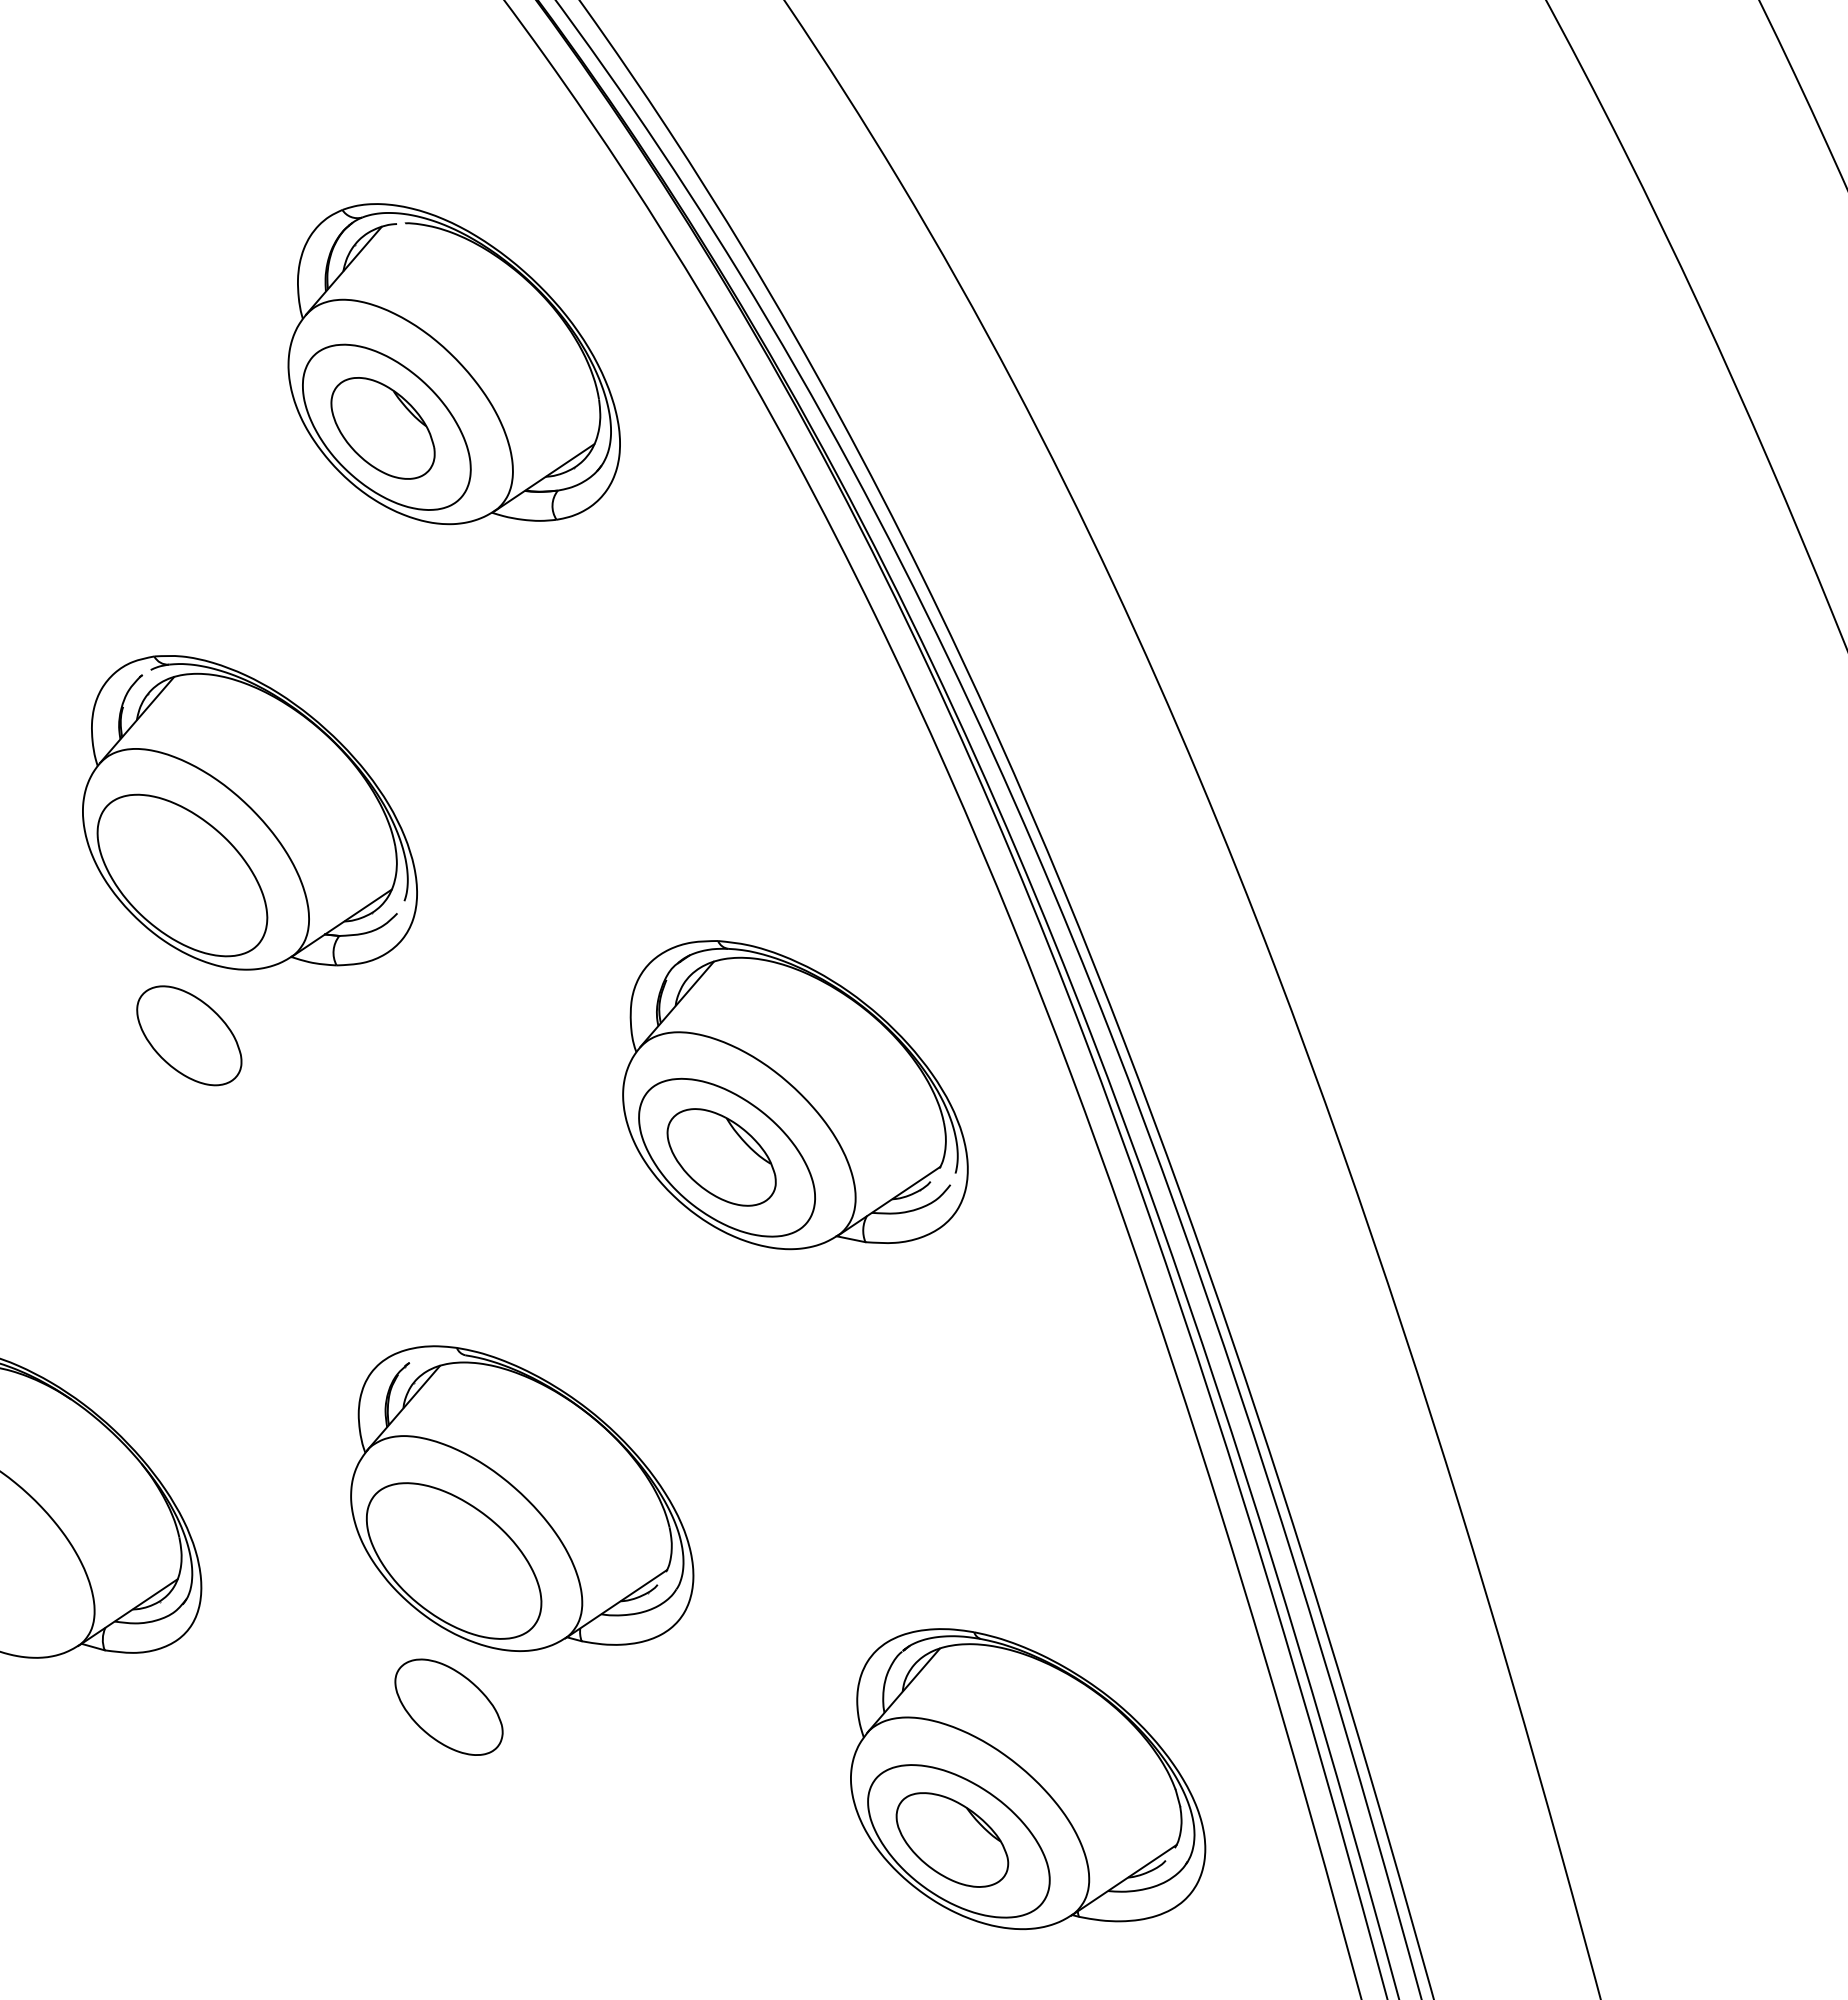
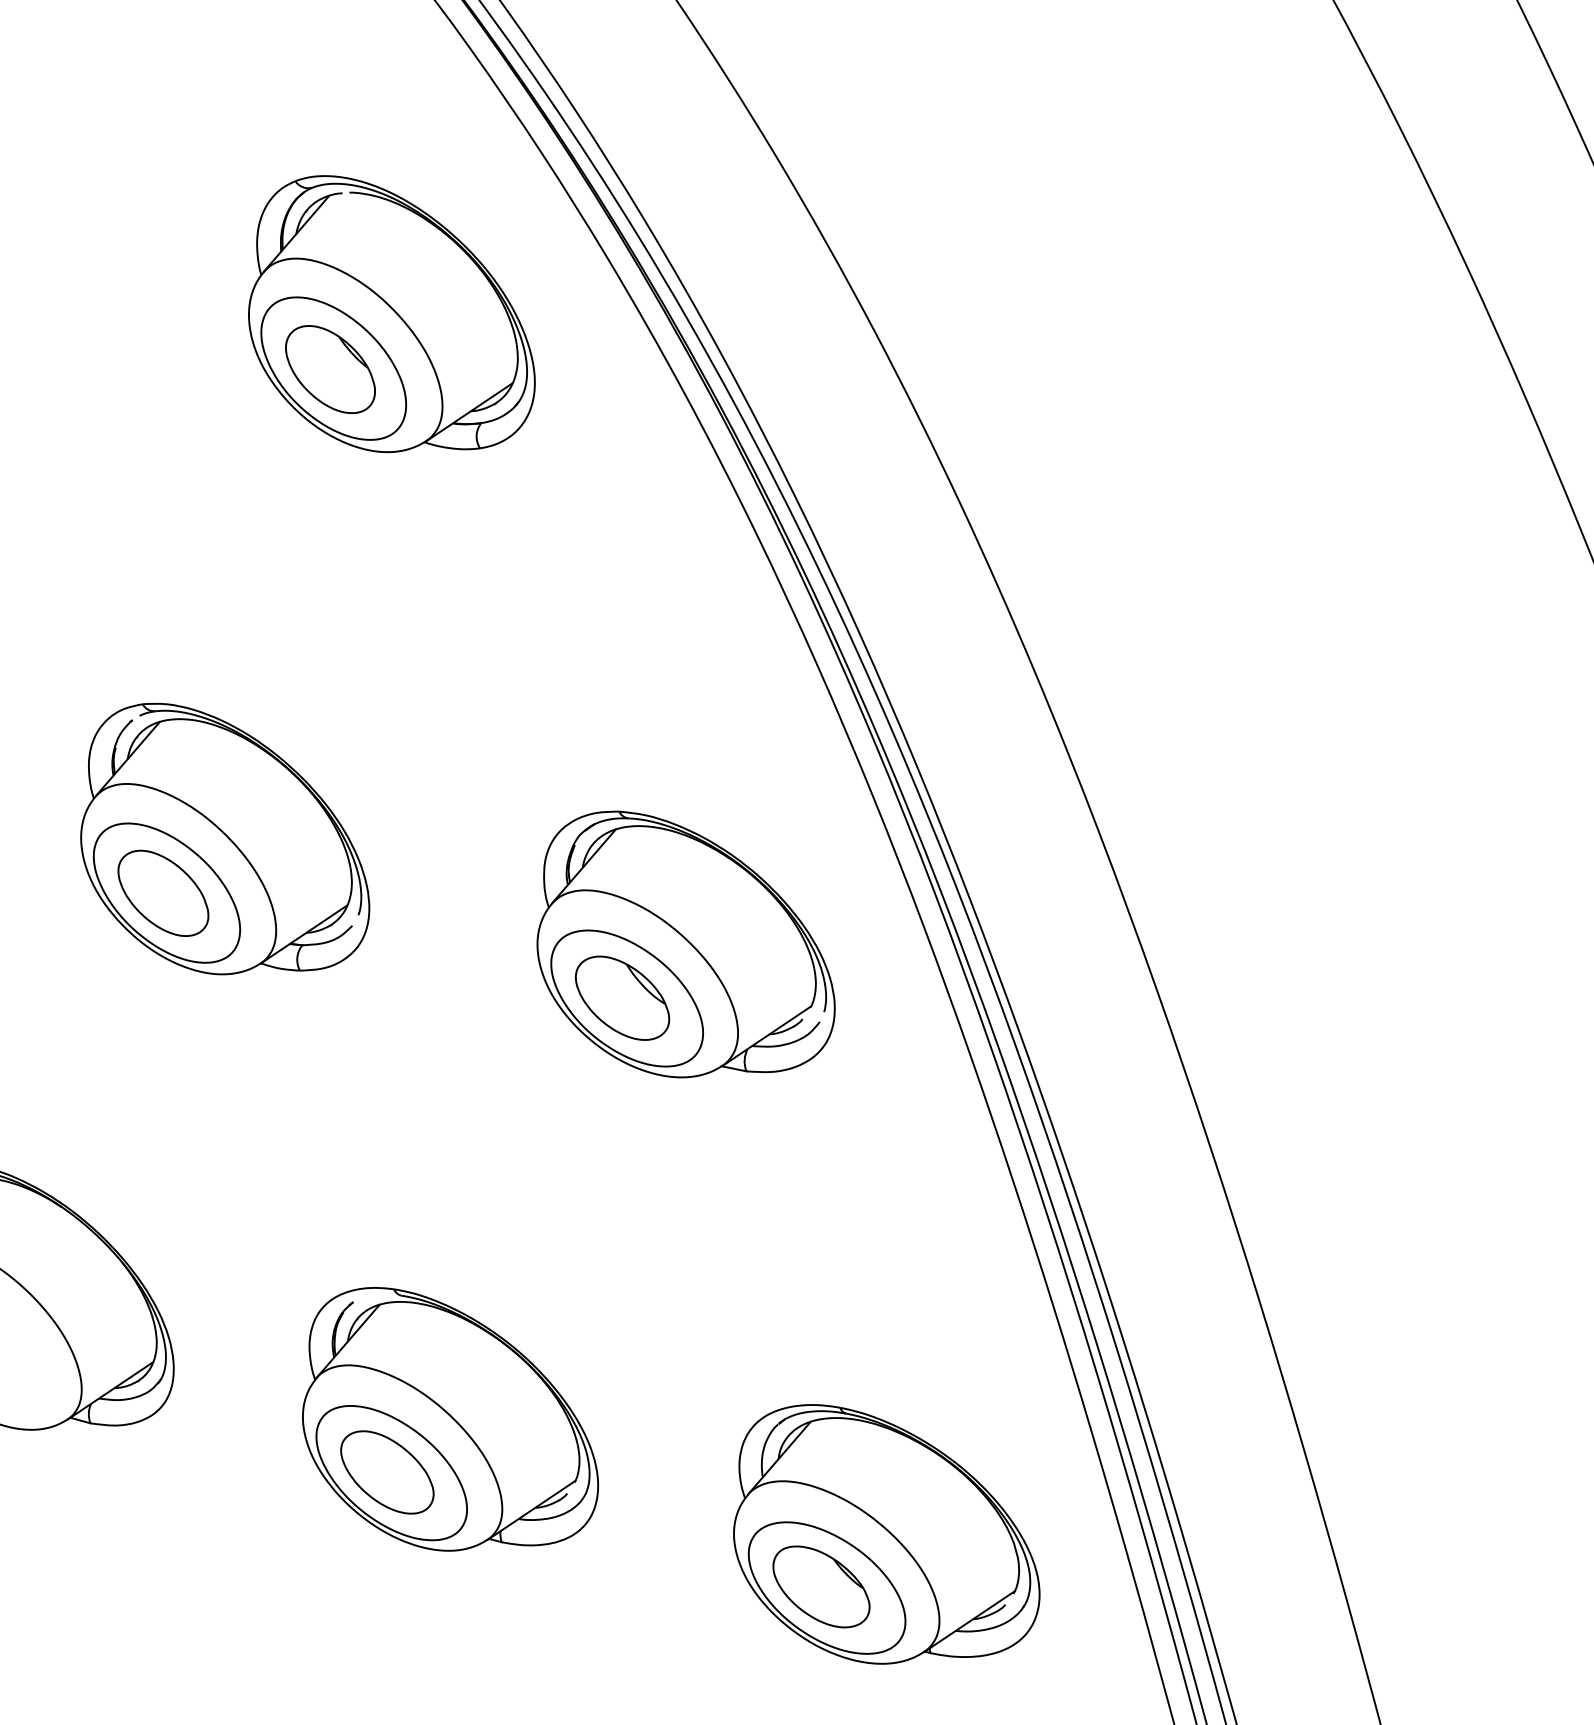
part: (249, 812) -> (224, 838), moved
part: (522, 1498) -> (450, 1419), moved

